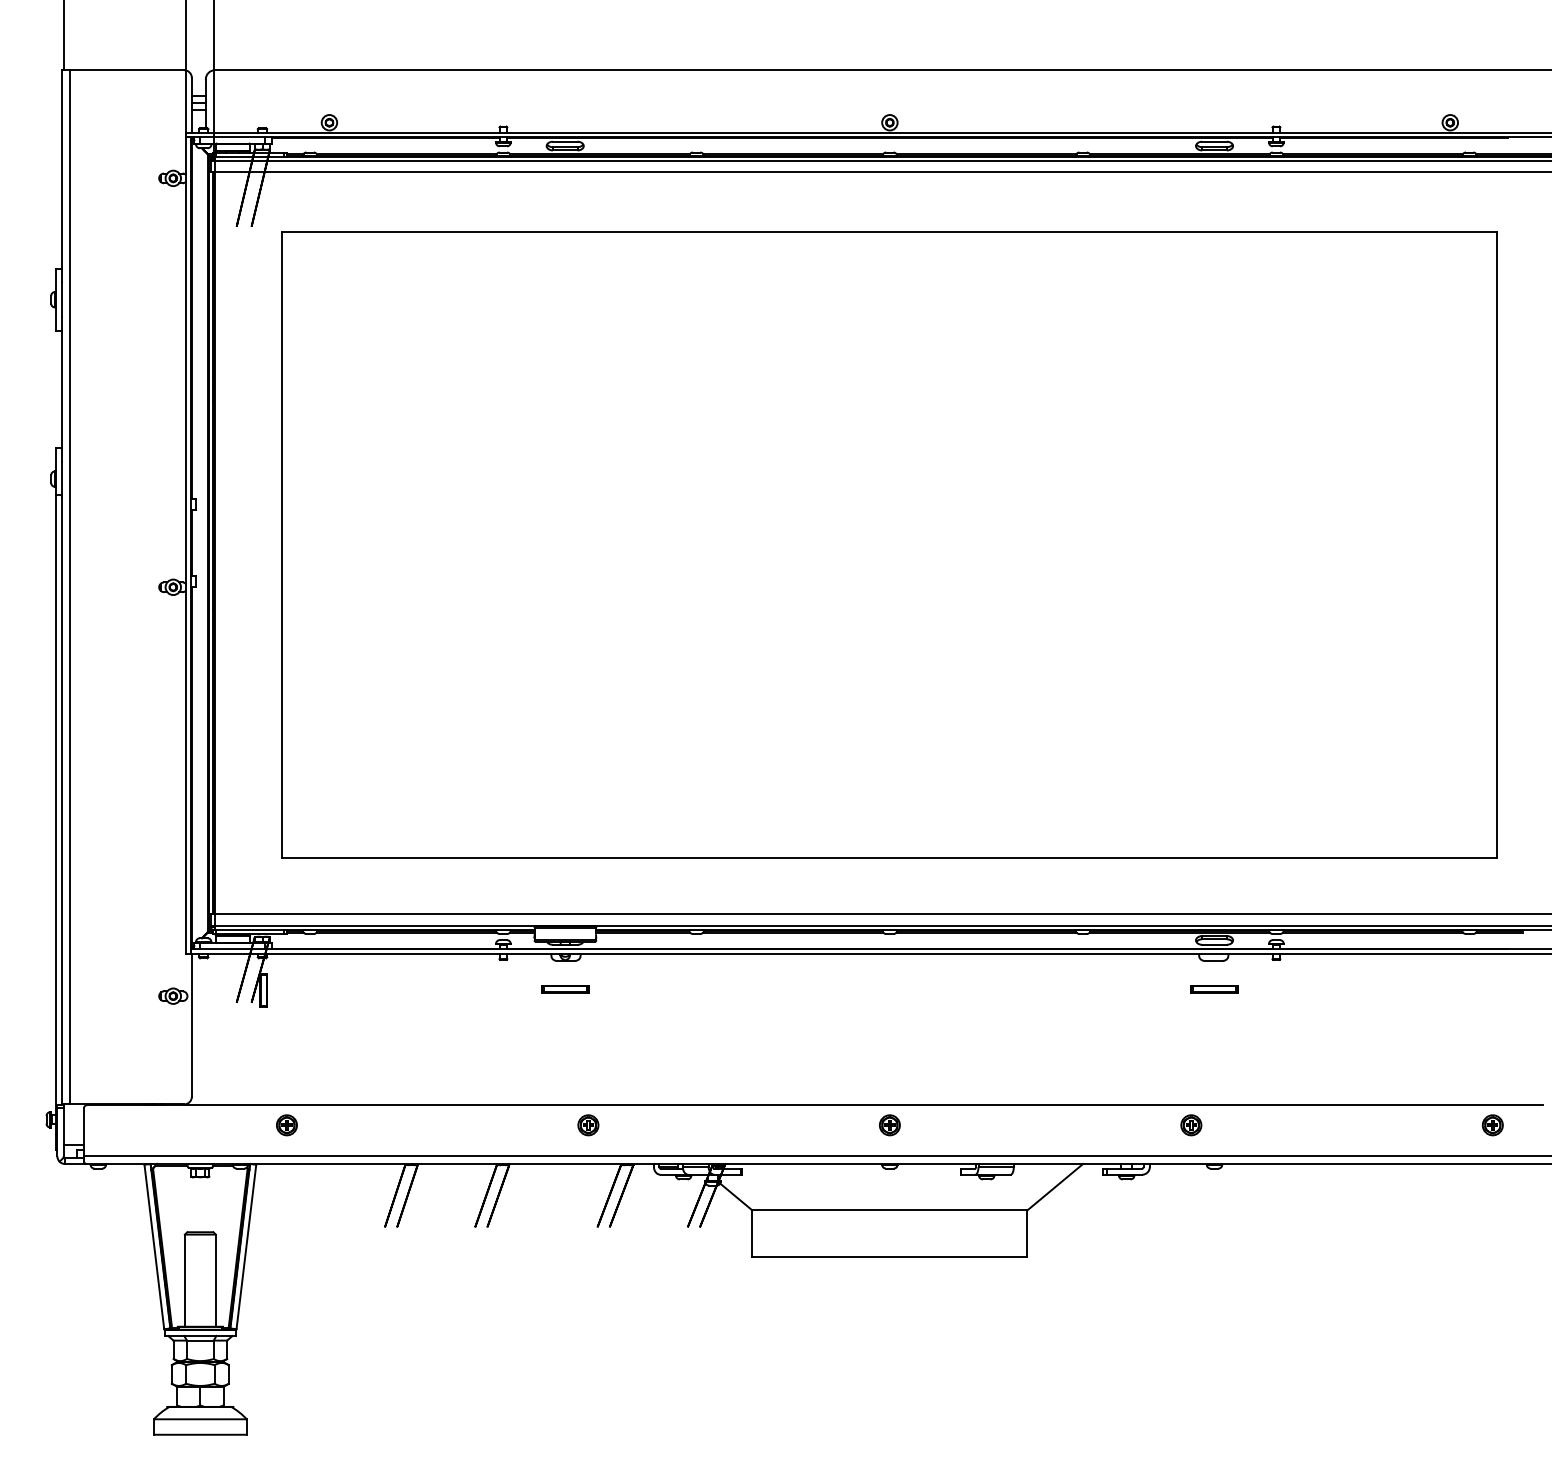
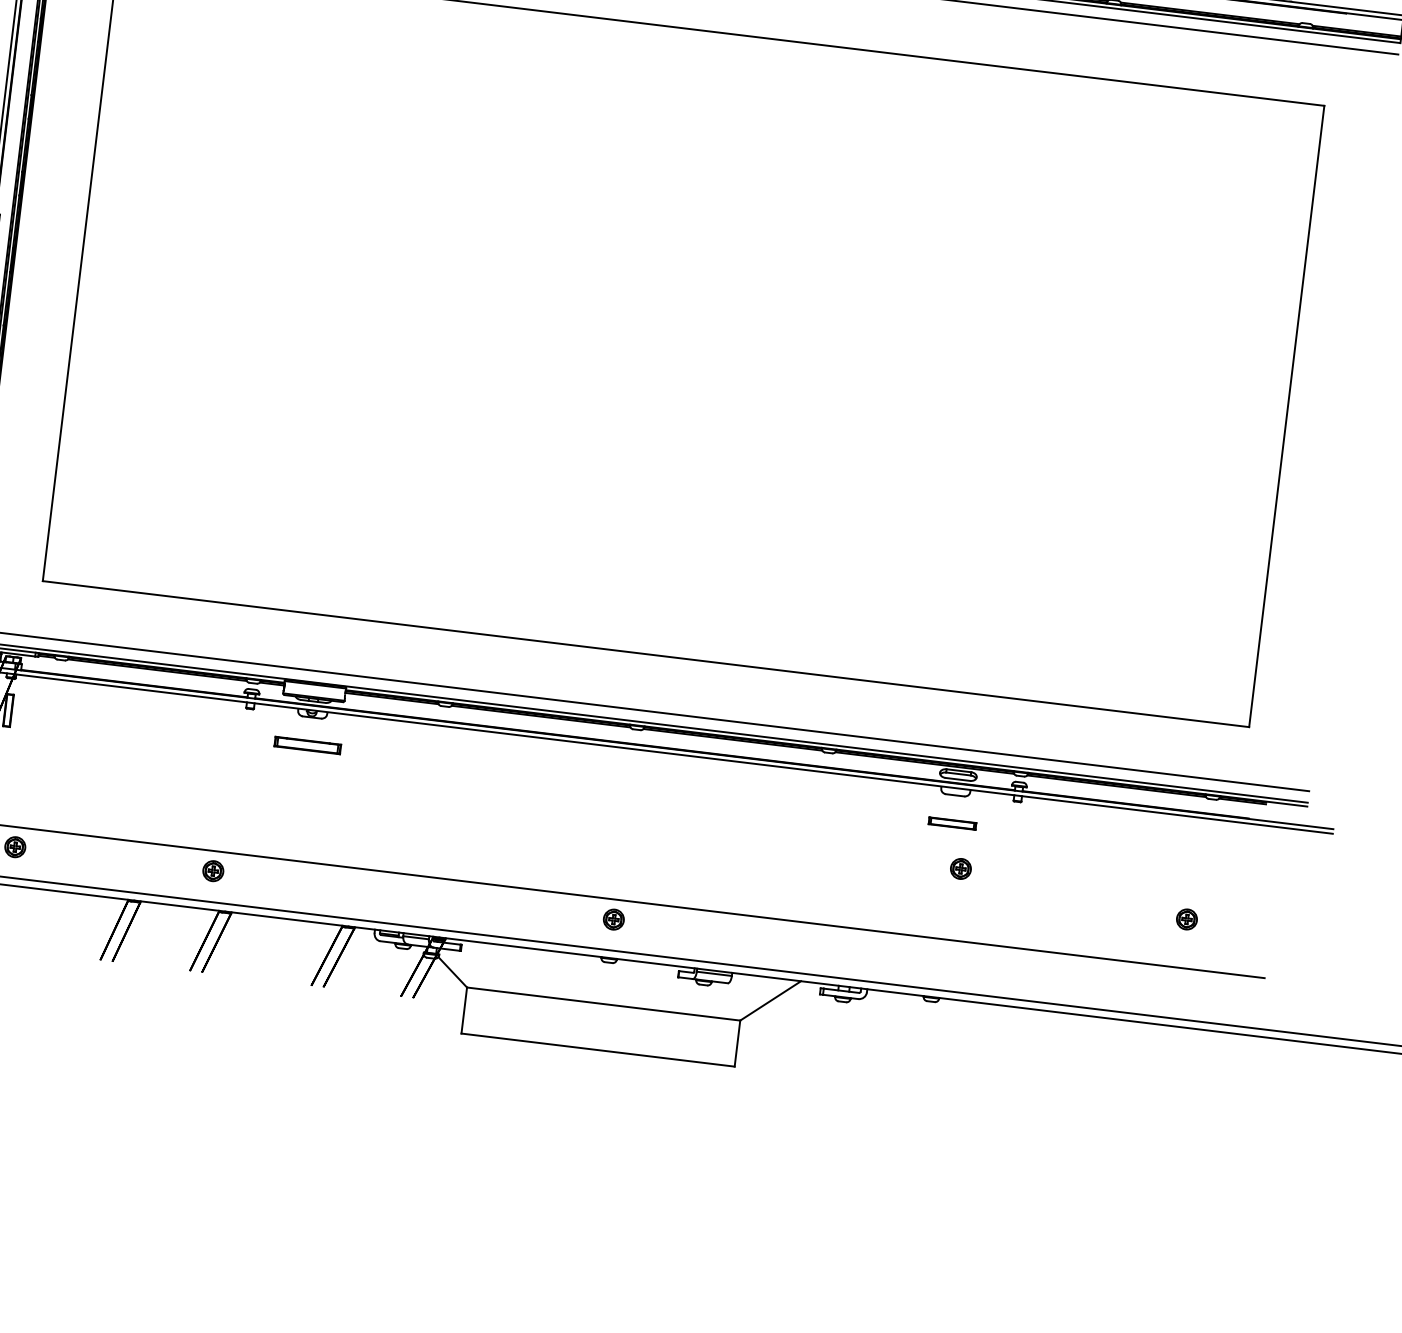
part: (565, 989) -> (308, 745), size x1.4
part: (588, 1125) -> (213, 871), moved
part: (1191, 1125) -> (961, 869), moved
part: (1492, 1125) -> (1186, 919), moved

